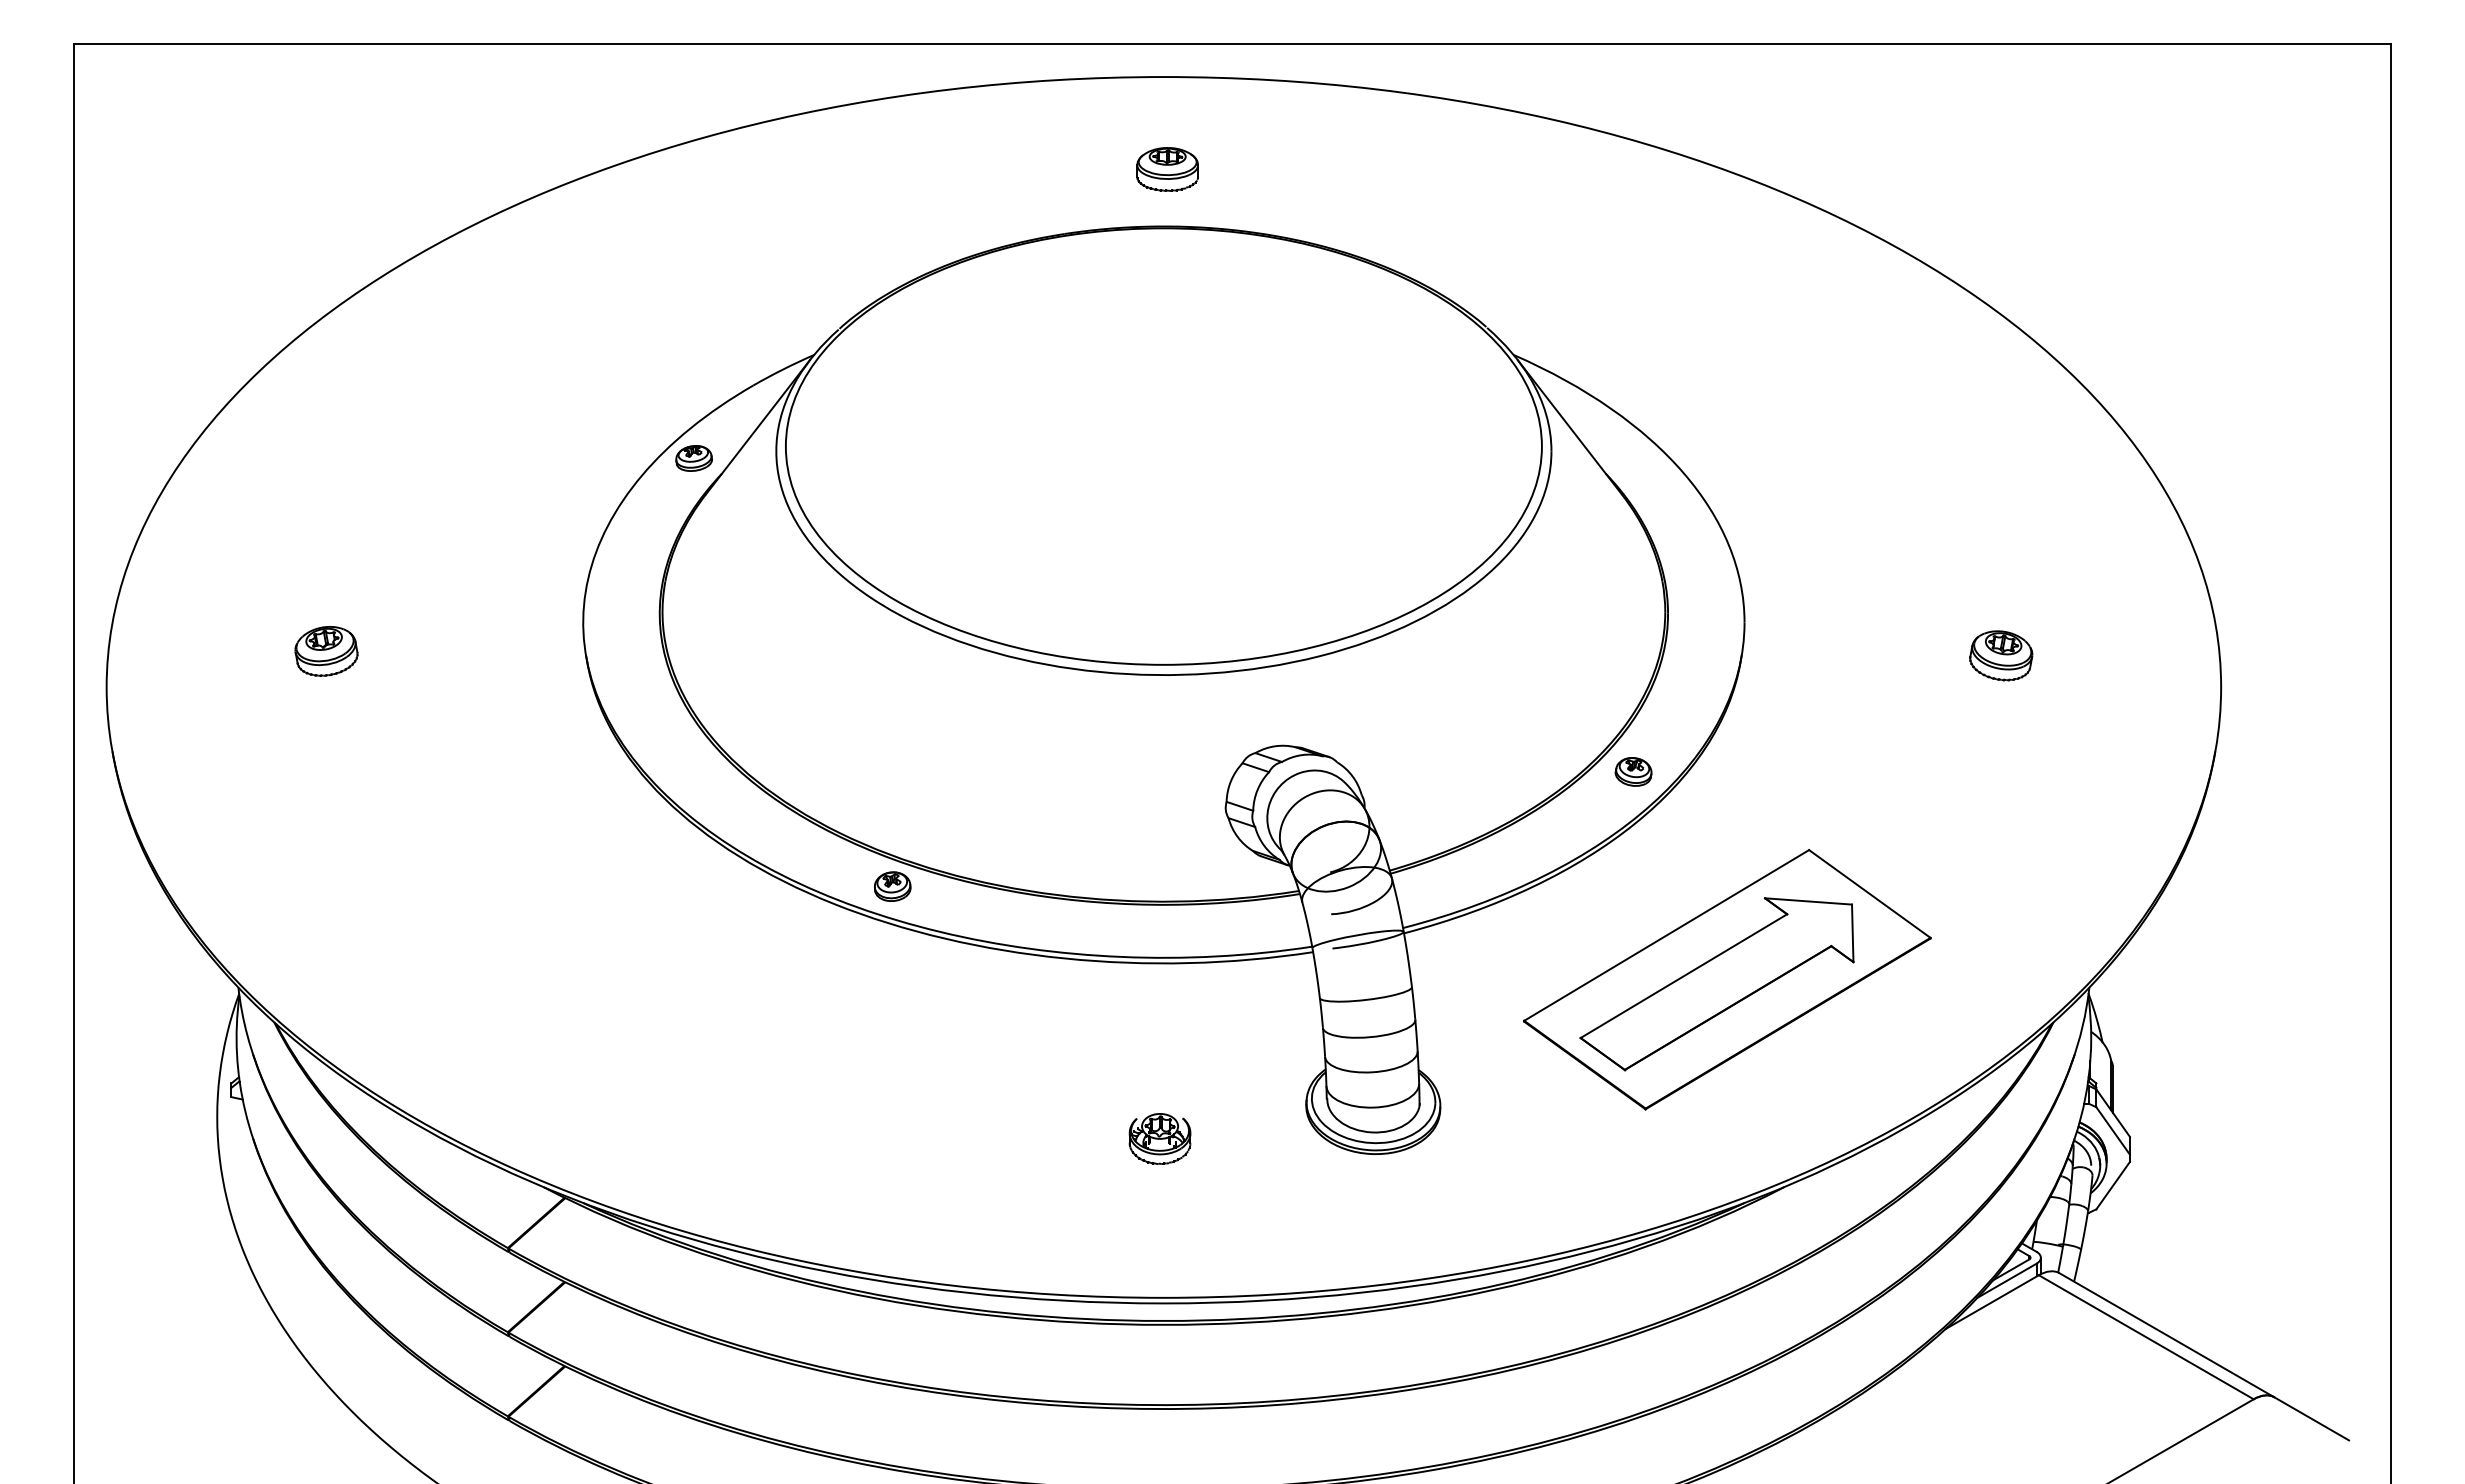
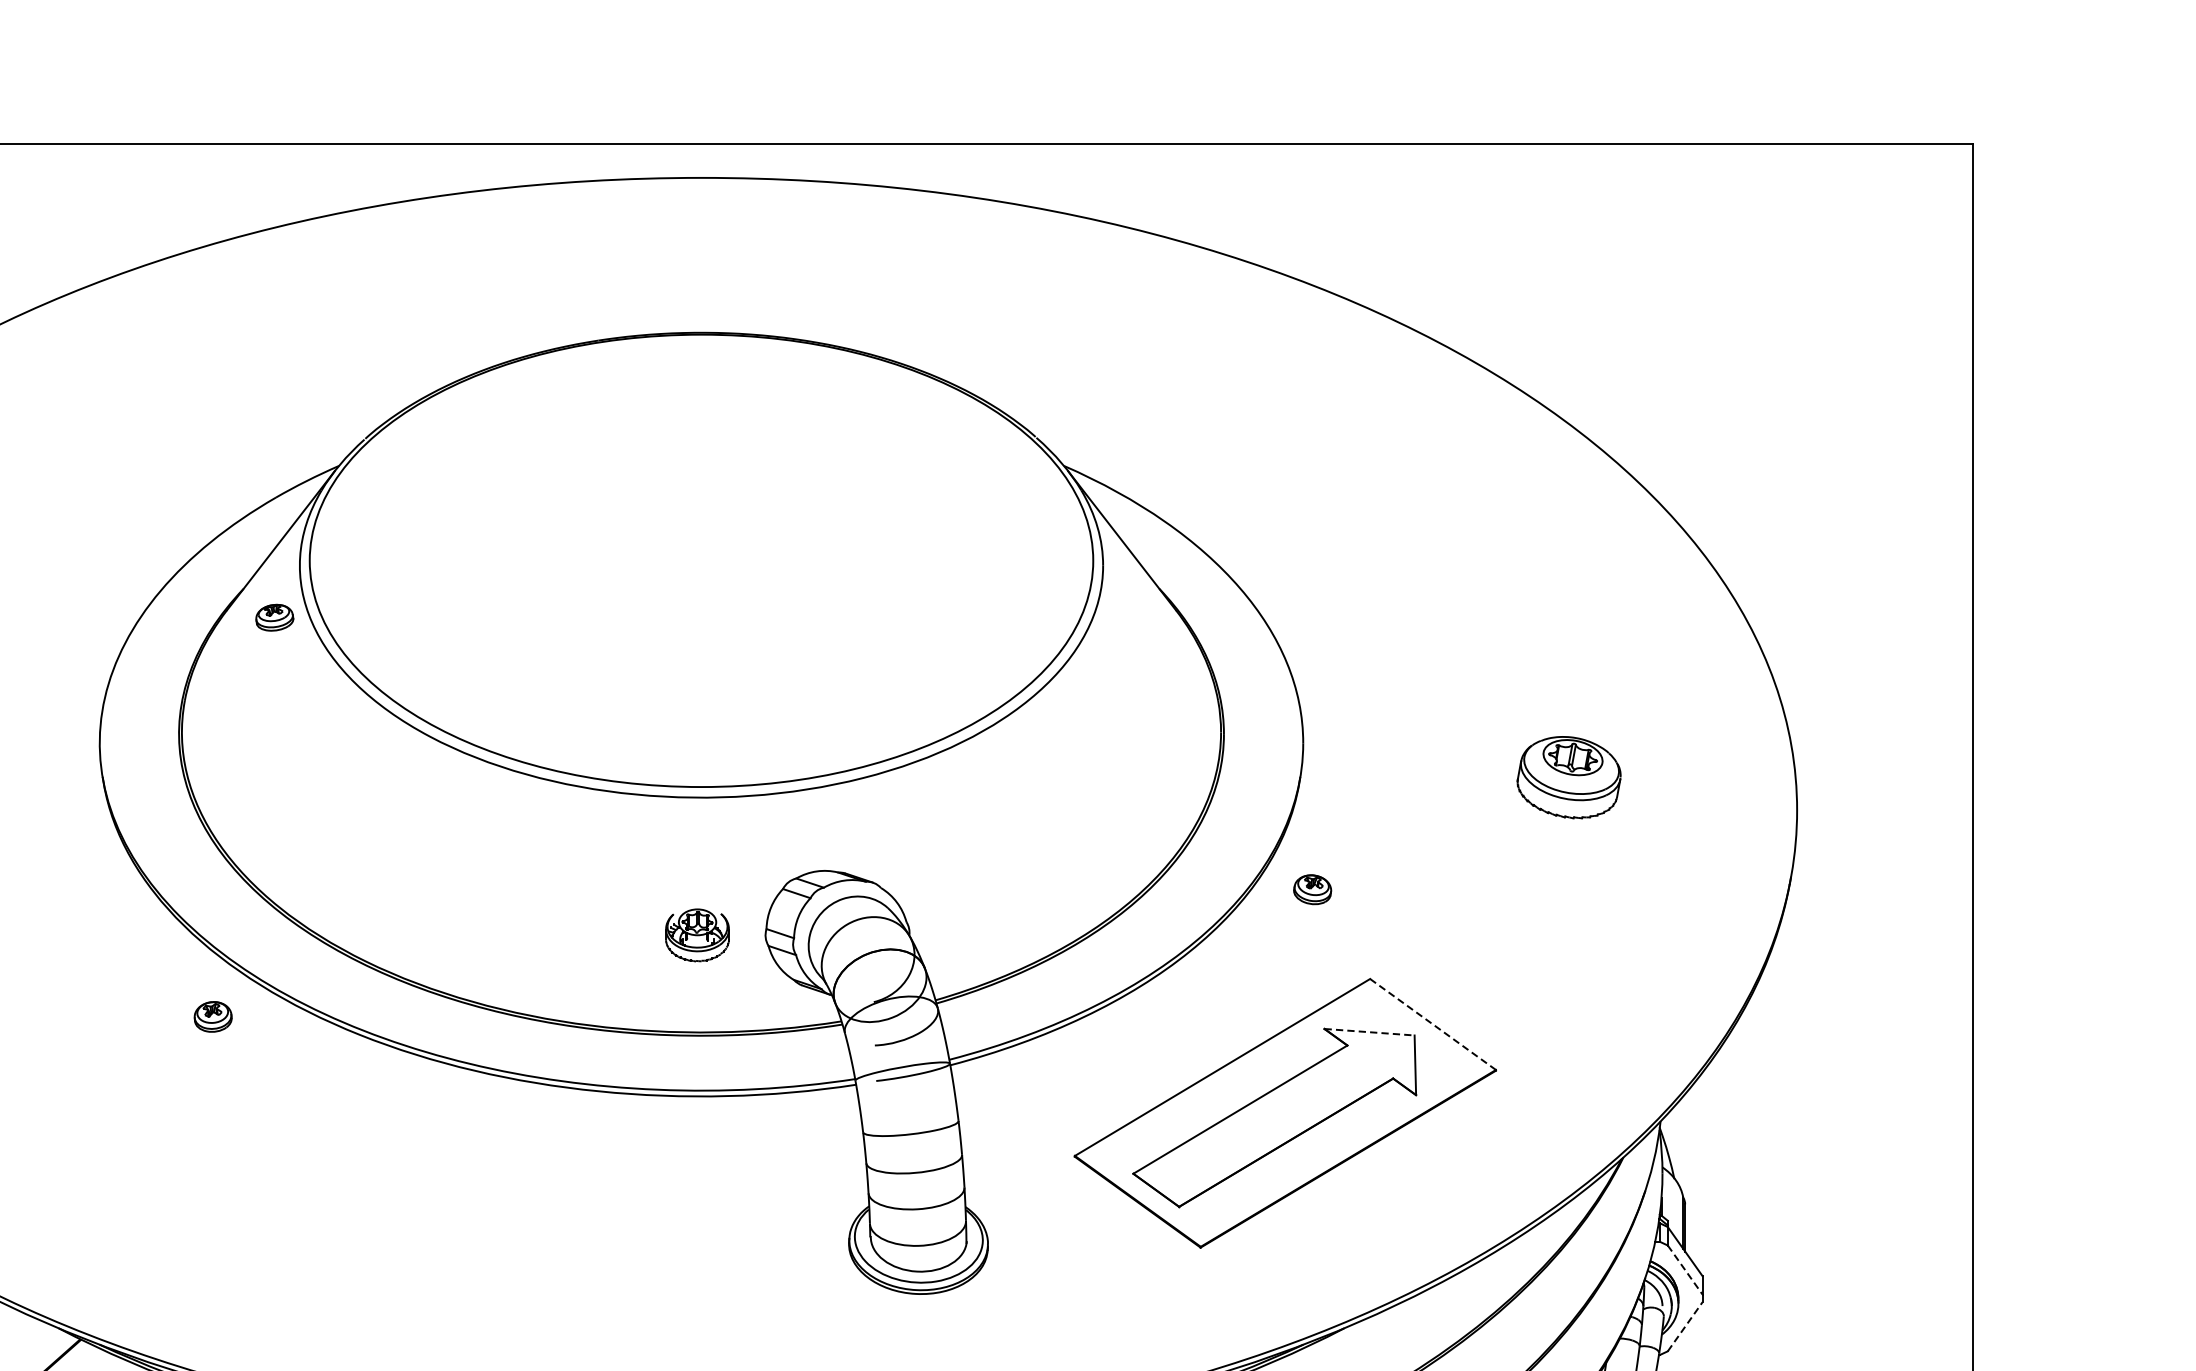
part: (1167, 169) -> (705, 273), removed
part: (693, 458) -> (274, 617), moved
part: (2001, 655) -> (1569, 777), size x1.6
part: (1633, 771) -> (1312, 889), moved
part: (892, 886) -> (212, 1016), moved
line: (1869, 893) -> (1432, 1023), solid -> dashed
line: (1808, 901) -> (1369, 1032), solid -> dashed
line: (2113, 1131) -> (1685, 1270), solid -> dashed
part: (1159, 1138) -> (696, 934), moved
line: (2113, 1185) -> (1685, 1326), solid -> dashed

